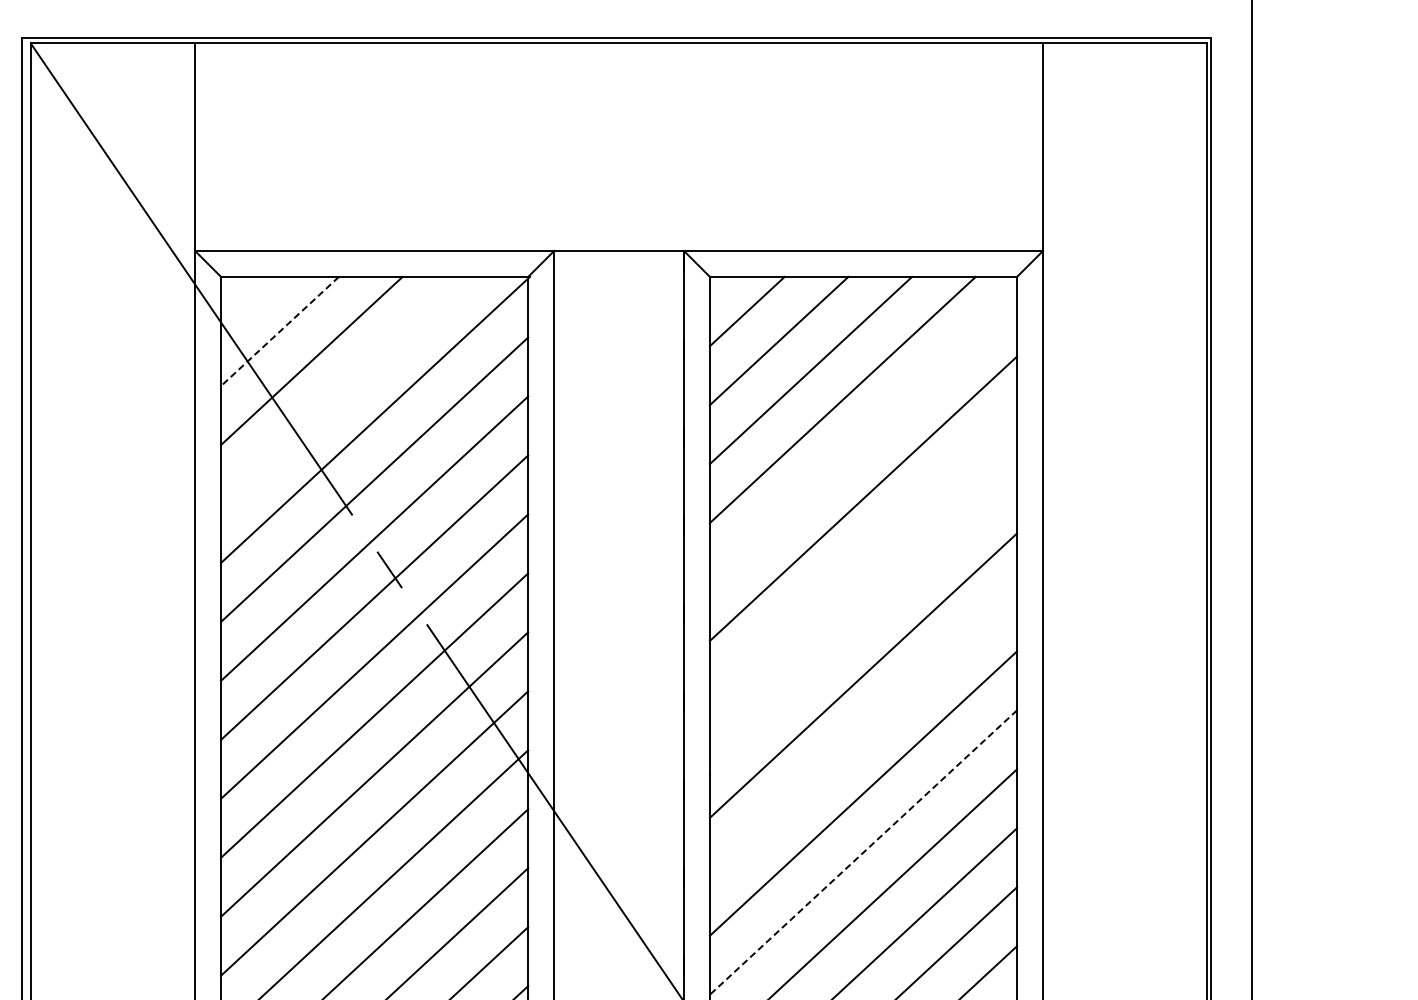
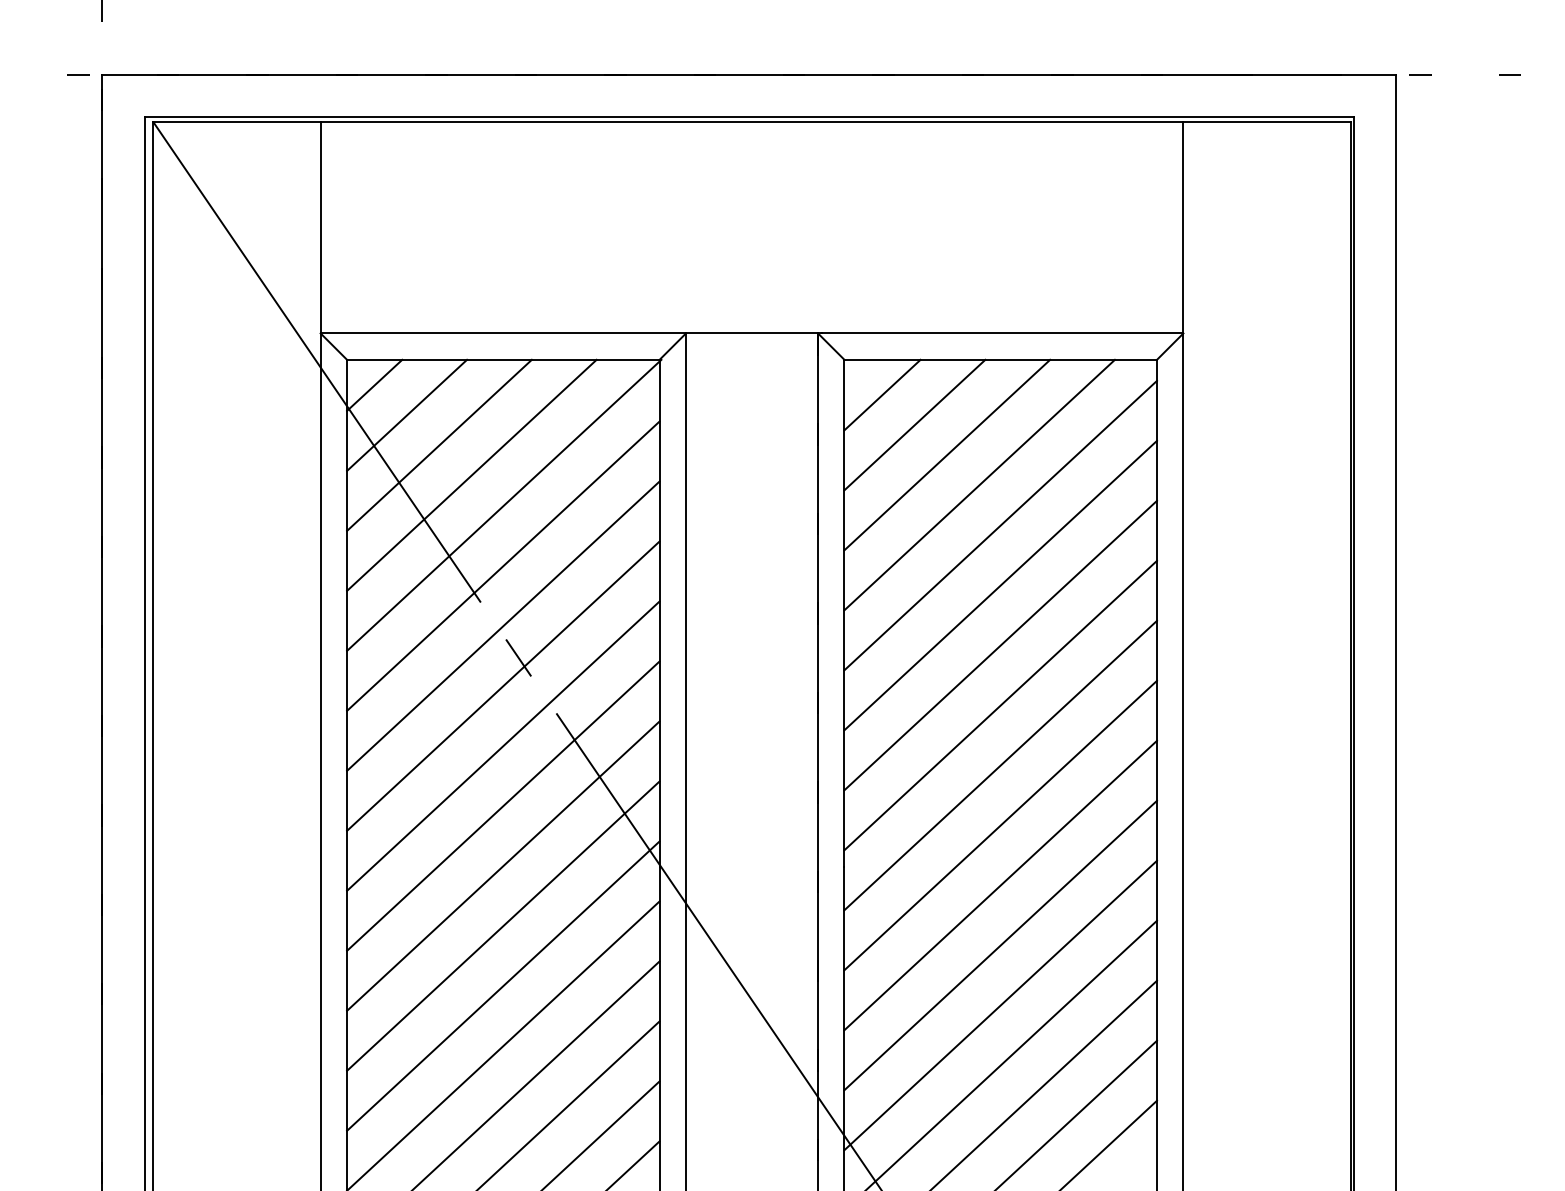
line: (248, 301) -> (374, 384), added
line: (280, 331) -> (407, 415), dashed -> solid
line: (343, 389) -> (471, 474), added
line: (863, 439) -> (1000, 525), added
line: (863, 557) -> (1000, 645), added
line: (863, 616) -> (1000, 705), added
line: (863, 734) -> (1000, 825), added
line: (863, 852) -> (1000, 945), dashed -> solid

